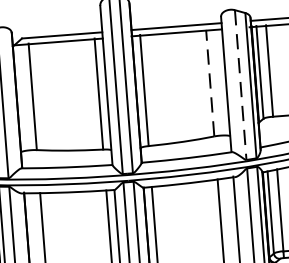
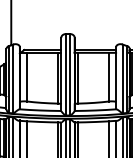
line: (209, 82) -> (108, 76), dashed -> solid
line: (240, 86) -> (122, 79), dashed -> solid

